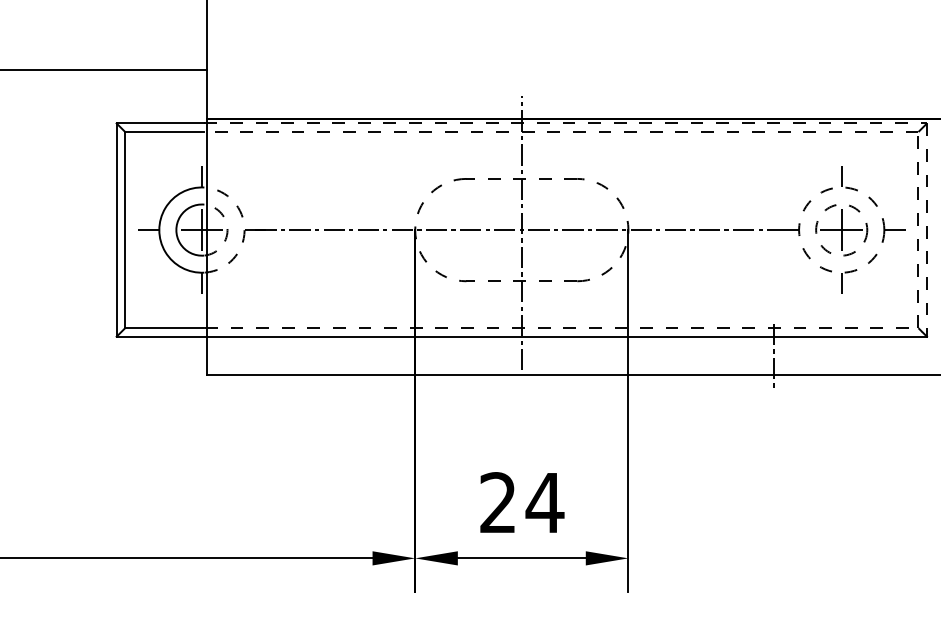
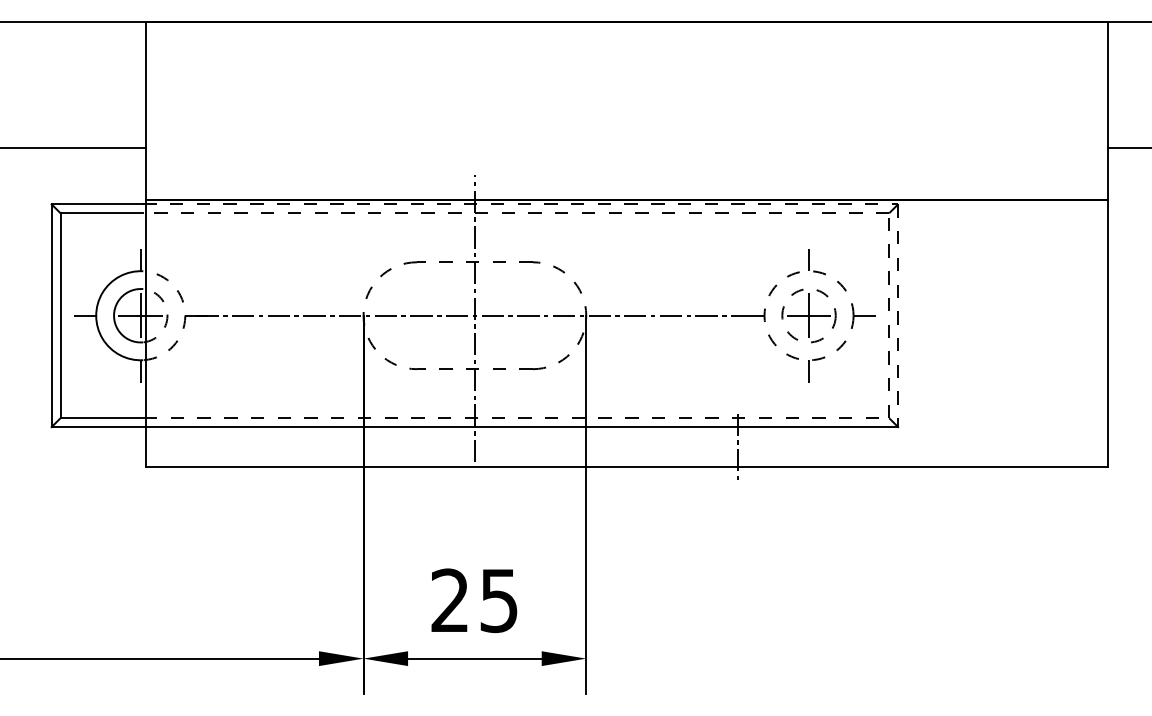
text: (544, 503) -> (498, 601), 24 -> 25

